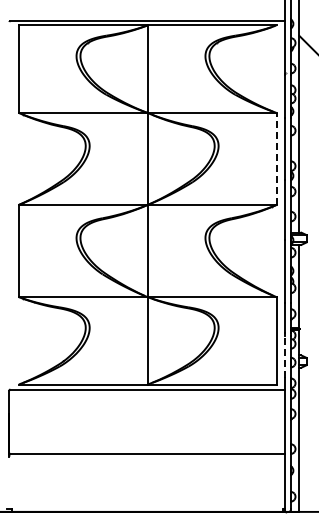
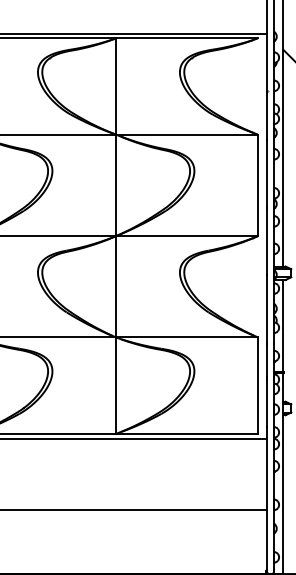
line: (276, 158) -> (258, 184), dashed -> solid
line: (284, 356) -> (266, 402), dashed -> solid

